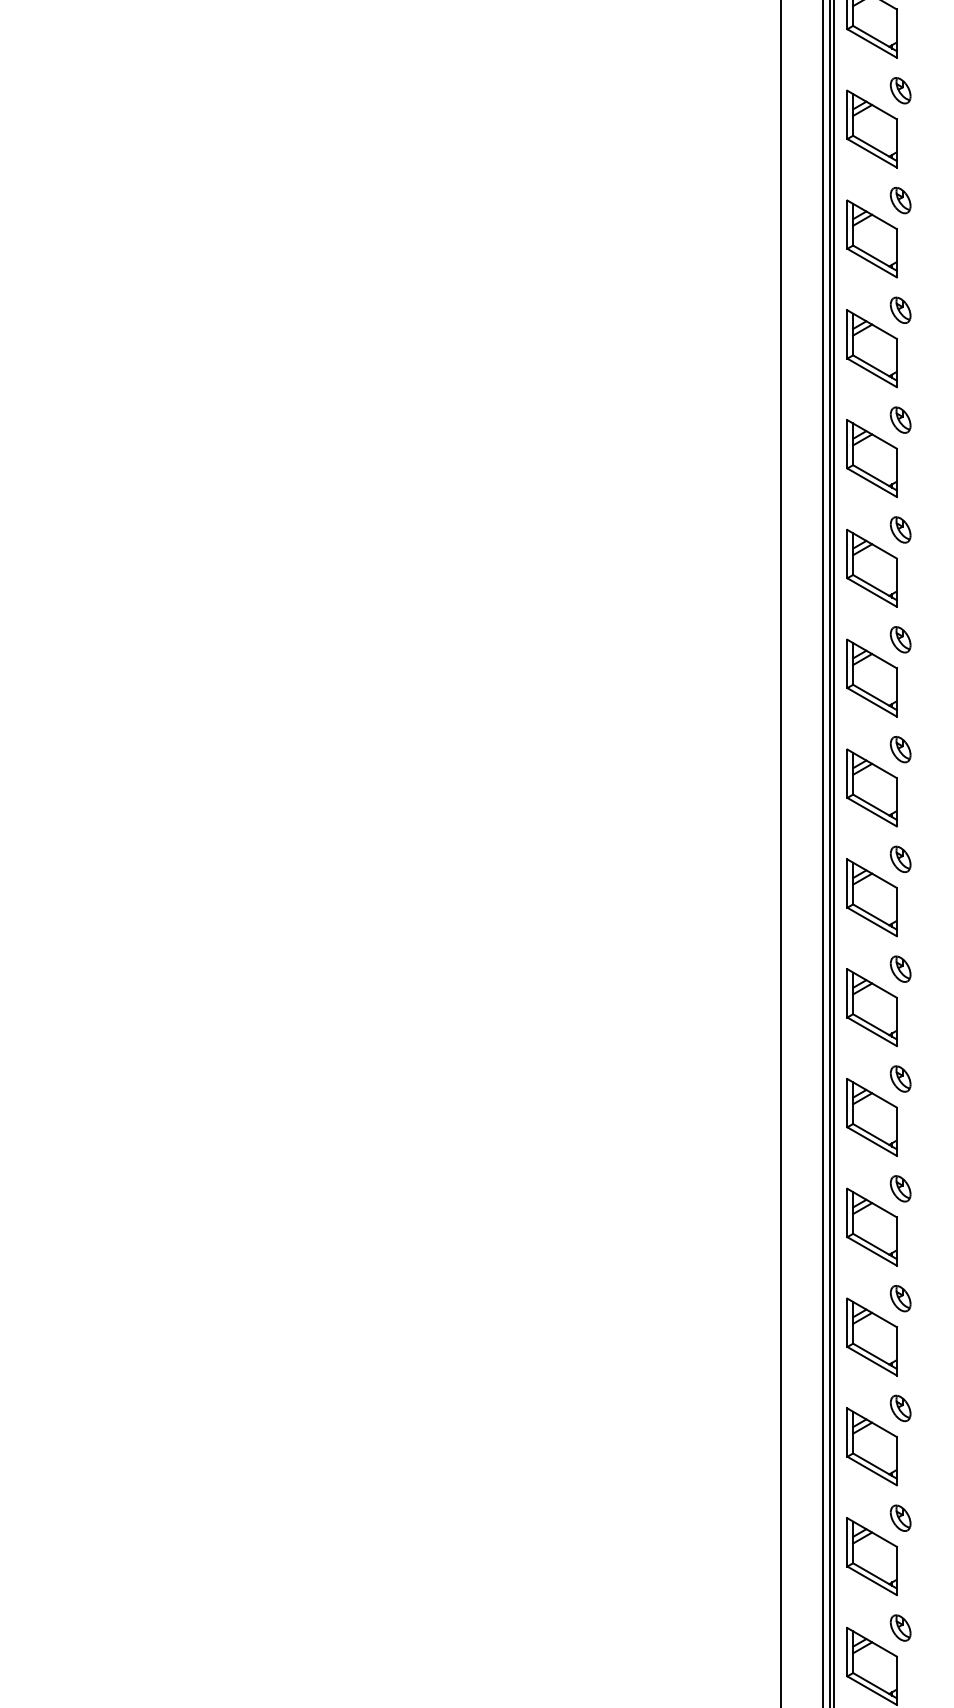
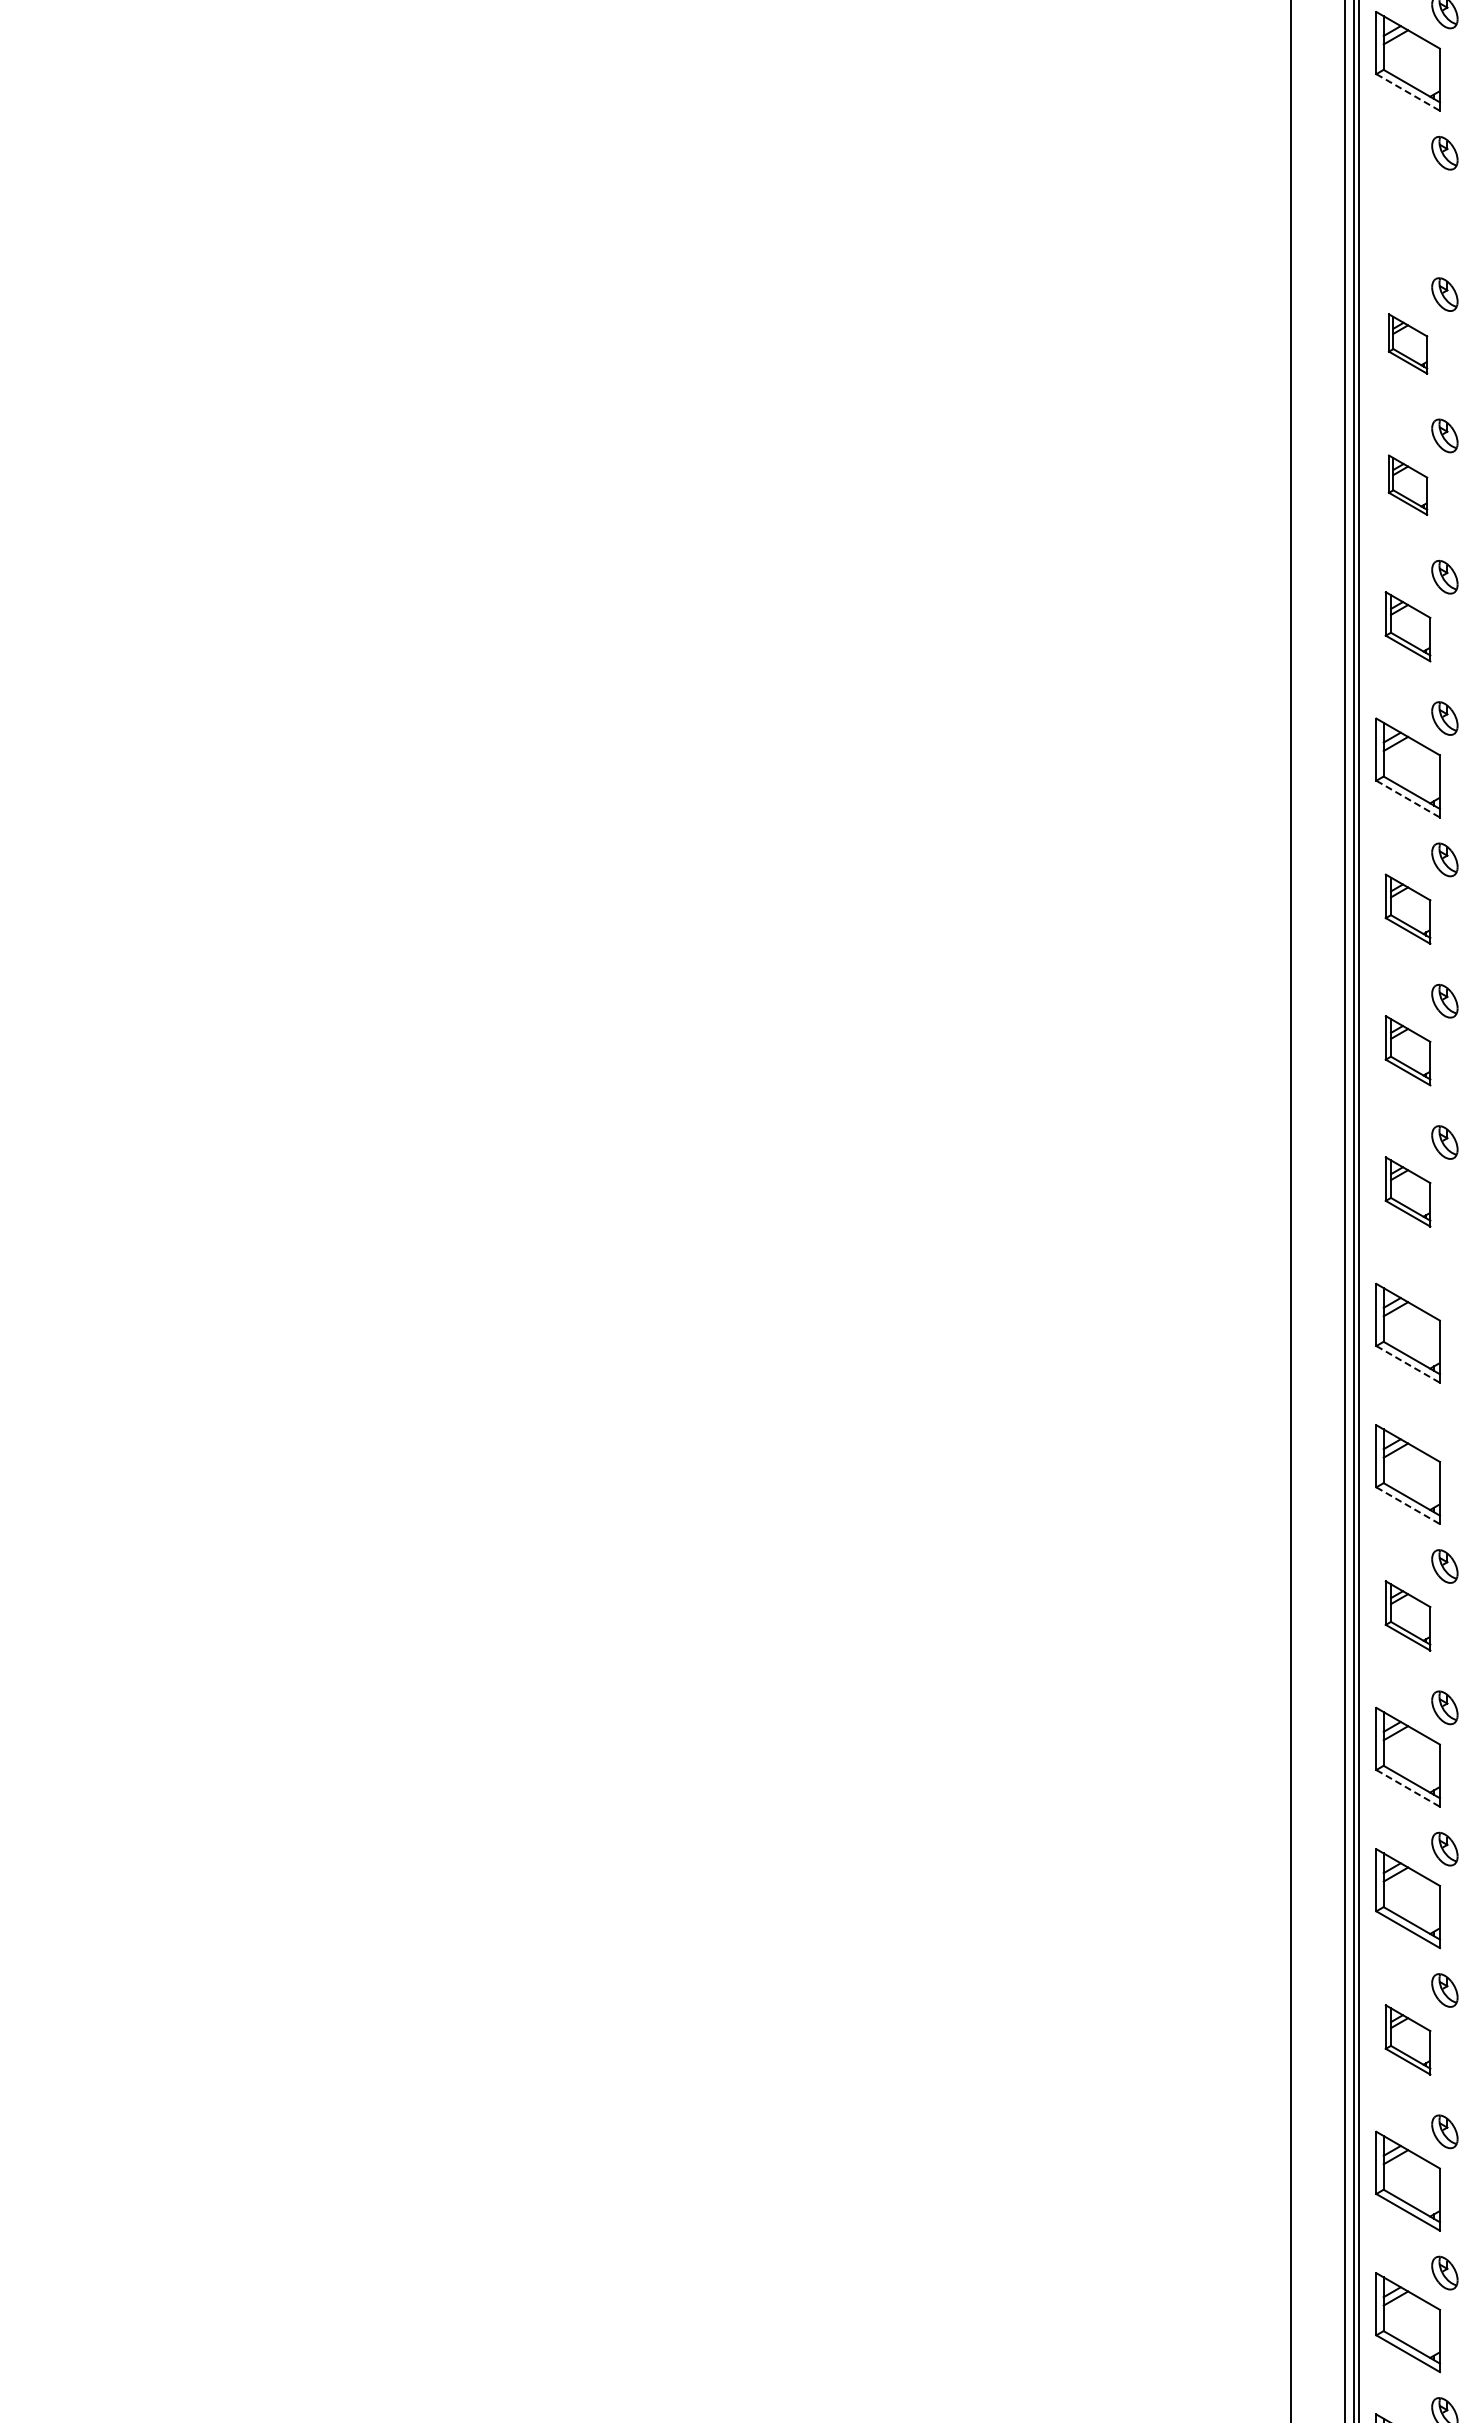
line: (872, 43) -> (1408, 92), solid -> dashed
part: (871, 128) -> (1407, 202), removed
part: (871, 238) -> (1407, 343), size x0.6
part: (871, 348) -> (1407, 484), size x0.6
part: (871, 458) -> (1407, 626), size x0.7
line: (872, 592) -> (1408, 799), solid -> dashed
part: (871, 677) -> (1407, 908), size x0.7
part: (871, 787) -> (1407, 1050), size x0.7
part: (871, 897) -> (1407, 1191), size x0.7
part: (900, 968) -> (1444, 1283), removed
line: (872, 1031) -> (1408, 1364), solid -> dashed
part: (900, 1078) -> (1444, 1424), removed
line: (872, 1141) -> (1408, 1505), solid -> dashed
part: (871, 1226) -> (1407, 1615), size x0.7
line: (872, 1361) -> (1408, 1788), solid -> dashed
part: (871, 1556) -> (1407, 2039), size x0.7

